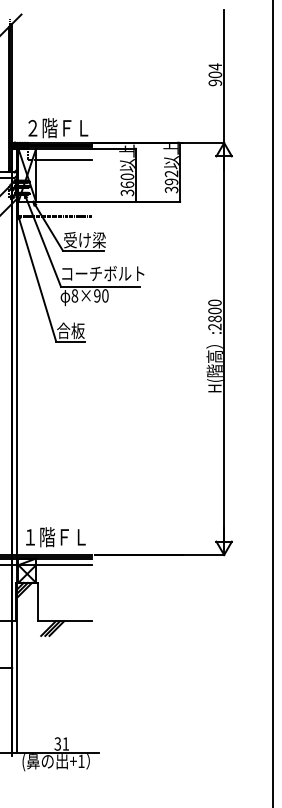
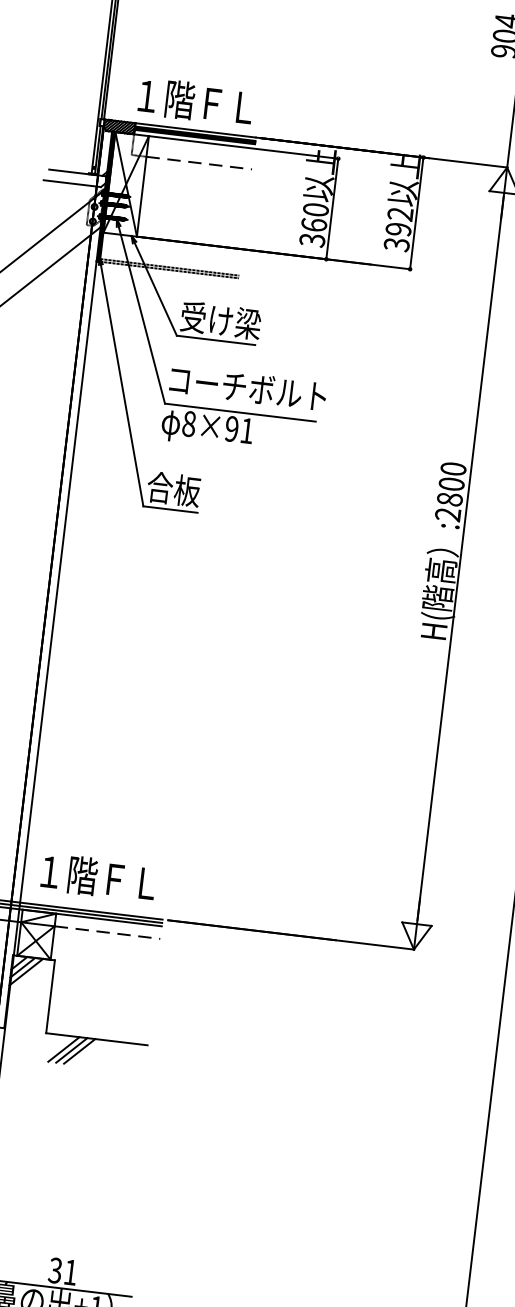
text: (32, 127) -> (146, 94), ２階ＦＬ -> １階ＦＬ
line: (63, 159) -> (198, 162), solid -> dashed
text: (105, 295) -> (247, 430), 8×90 -> 8×91
line: (63, 565) -> (106, 933), solid -> dashed

